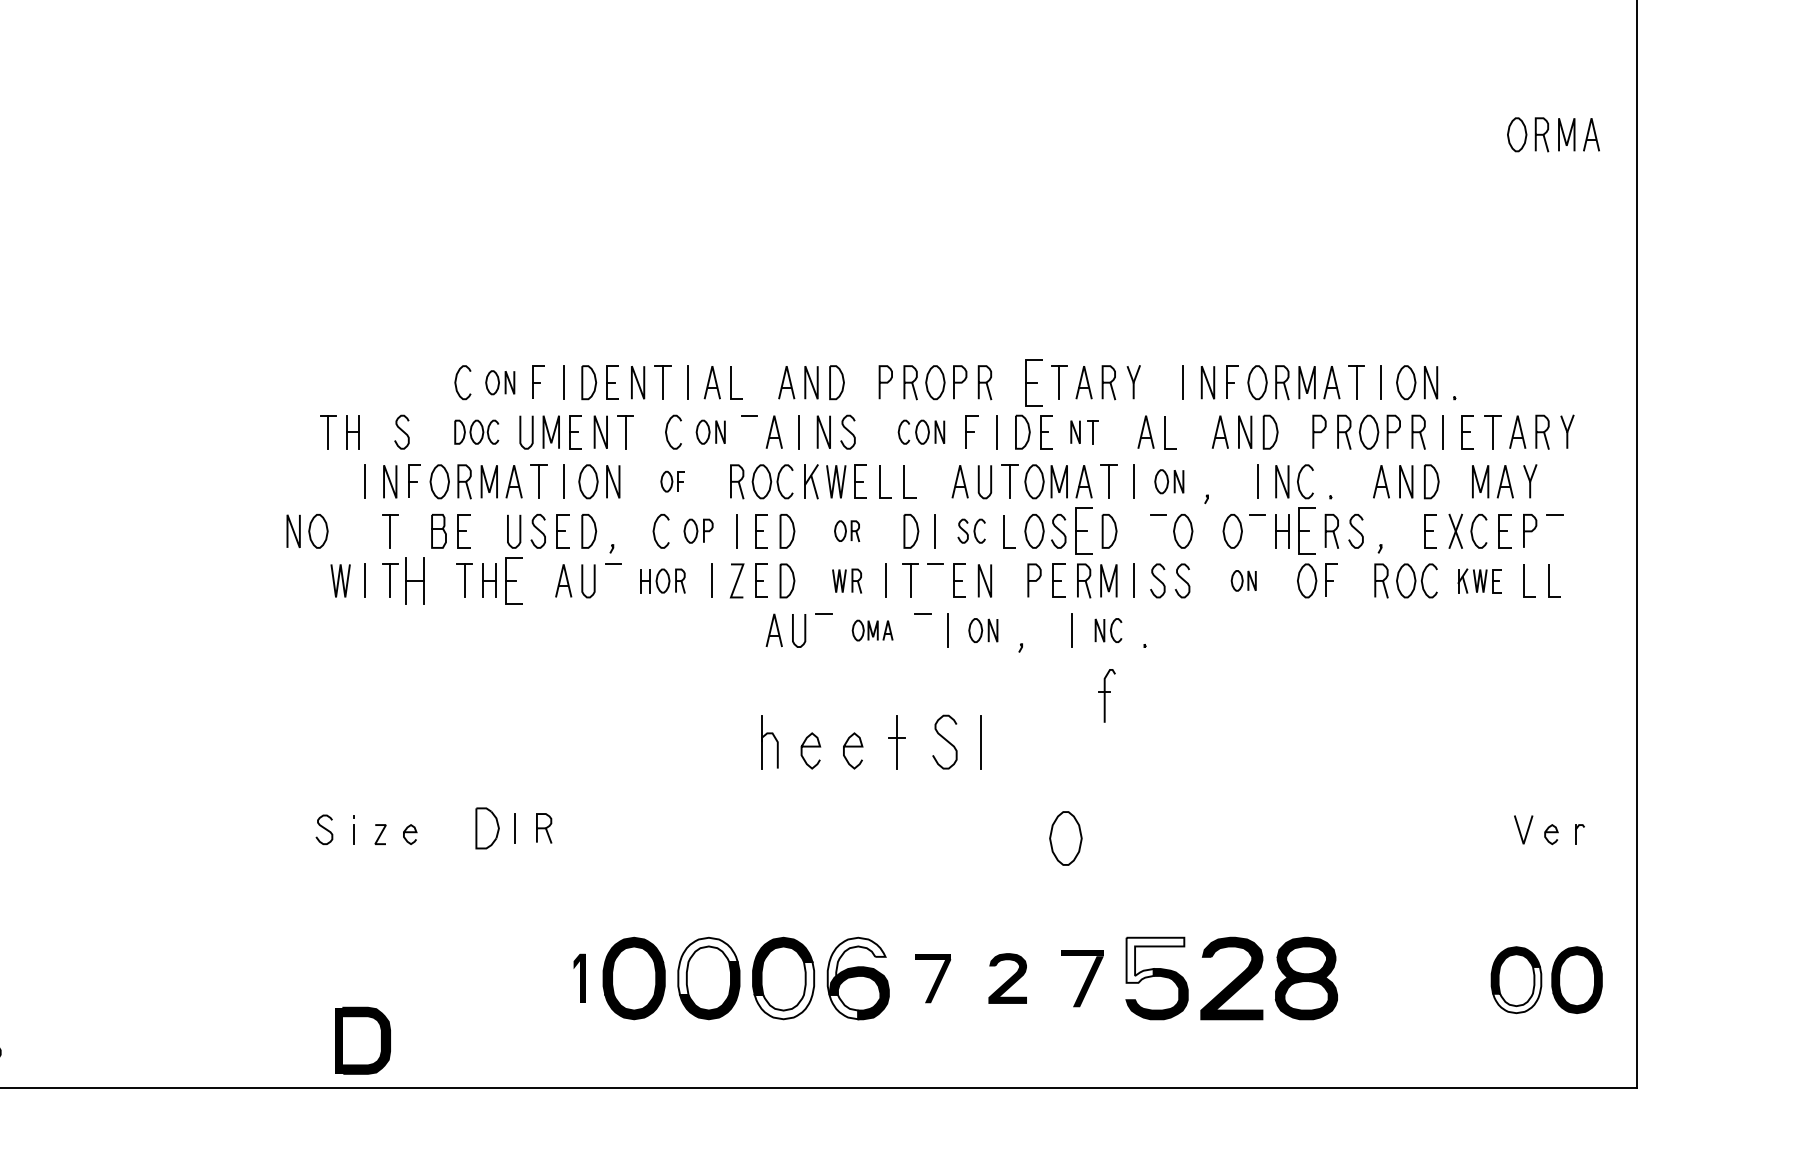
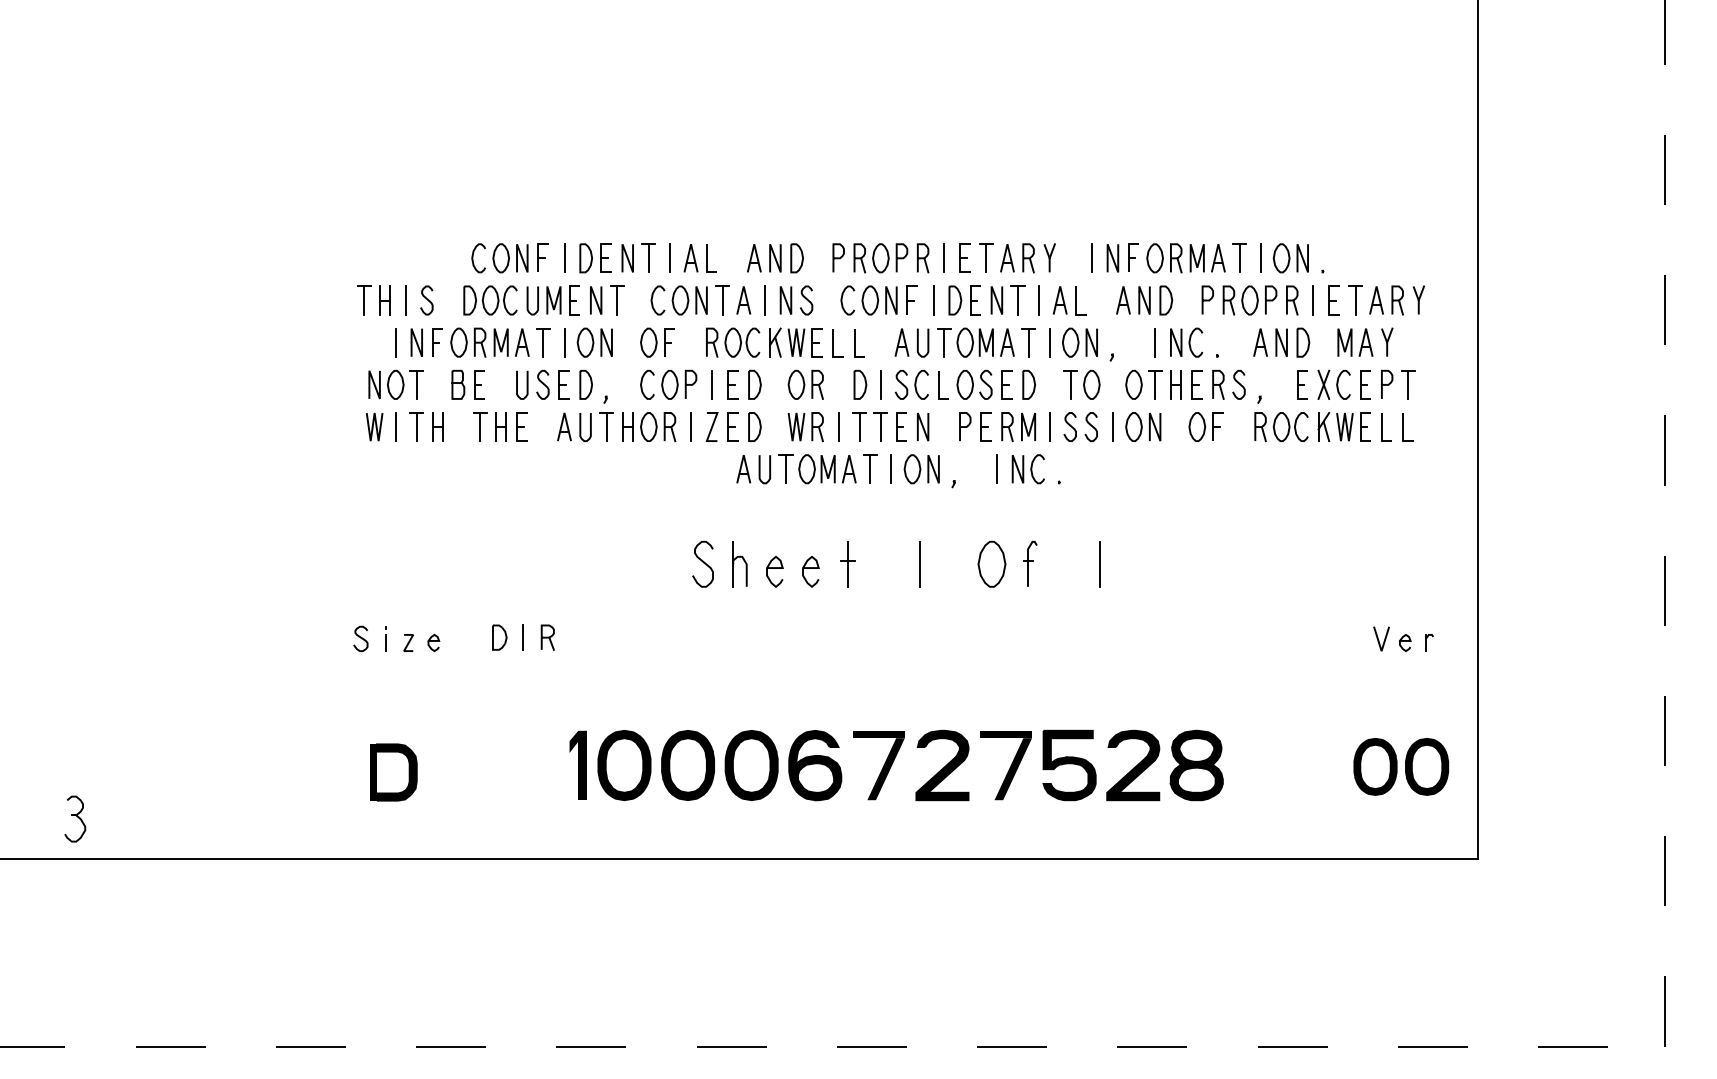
part: (1552, 135) -> (1406, 47), removed
part: (1033, 381) -> (964, 257), size x0.71
part: (500, 382) -> (510, 258), size x1.43
line: (1010, 382) -> (944, 258), added
line: (378, 432) -> (406, 300), added
part: (476, 432) -> (490, 300), size x1.43
part: (710, 432) -> (689, 300), size x1.43
line: (749, 432) -> (722, 300), added
part: (920, 432) -> (868, 300), size x1.43
part: (1084, 432) -> (1007, 300), size x1.43
line: (1121, 432) -> (1039, 300), added
part: (672, 481) -> (657, 342), size x1.67
part: (1168, 481) -> (1079, 342), size x1.43
part: (307, 530) -> (386, 384), moved
part: (698, 530) -> (679, 384), size x1.43
part: (846, 530) -> (805, 384), size x1.67
part: (971, 530) -> (911, 384), size x1.43
part: (1082, 530) -> (1006, 384), size x0.71
line: (1158, 530) -> (1070, 384), added
line: (1258, 530) -> (1155, 384), added
part: (1306, 530) -> (1196, 384), size x0.71
line: (1555, 530) -> (1408, 384), added
part: (414, 580) -> (437, 426), size x0.71
part: (513, 580) -> (521, 426), size x0.71
part: (1243, 580) -> (1143, 426), size x1.67
line: (613, 581) -> (606, 427), added
part: (663, 581) -> (649, 427), size x1.43
part: (846, 581) -> (805, 427), size x1.43
line: (934, 581) -> (880, 427), added
line: (1207, 581) -> (1112, 427), added
part: (1478, 581) -> (1343, 427), size x1.43
line: (823, 630) -> (785, 469), added
part: (872, 630) -> (827, 469), size x1.67
line: (923, 630) -> (870, 469), added
part: (983, 630) -> (921, 469), size x1.43
part: (1107, 630) -> (1027, 469), size x1.43
part: (1107, 695) -> (1030, 563), moved
curve: (944, 740) -> (702, 562), moved
line: (1192, 741) -> (1099, 563), added
part: (487, 828) -> (499, 637), size x0.71
part: (1065, 837) -> (991, 563), moved
fill: (1154, 959) -> (1067, 749), added
fill: (708, 965) -> (687, 754), added
part: (578, 977) -> (577, 764), size x1.67
fill: (856, 978) -> (813, 765), added
part: (932, 978) -> (878, 765), size x1.67
part: (1007, 978) -> (942, 765), size x1.67
part: (1081, 978) -> (1005, 765), size x1.43
fill: (784, 990) -> (752, 775), added
fill: (1516, 990) -> (1375, 775), added
part: (362, 1040) -> (393, 772), moved

